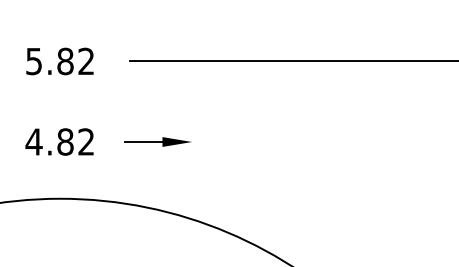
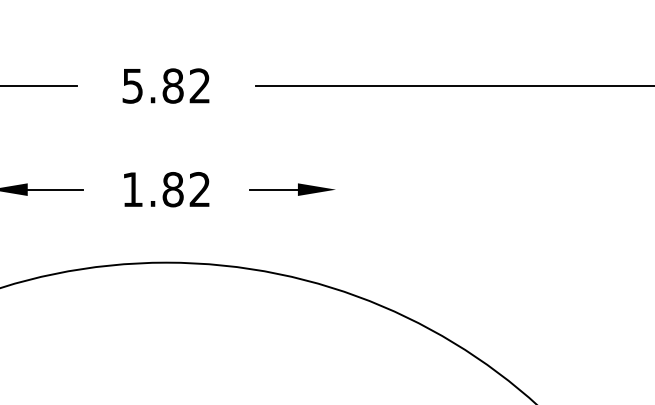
text: (33, 141) -> (132, 189), 4.82 -> 1.82

